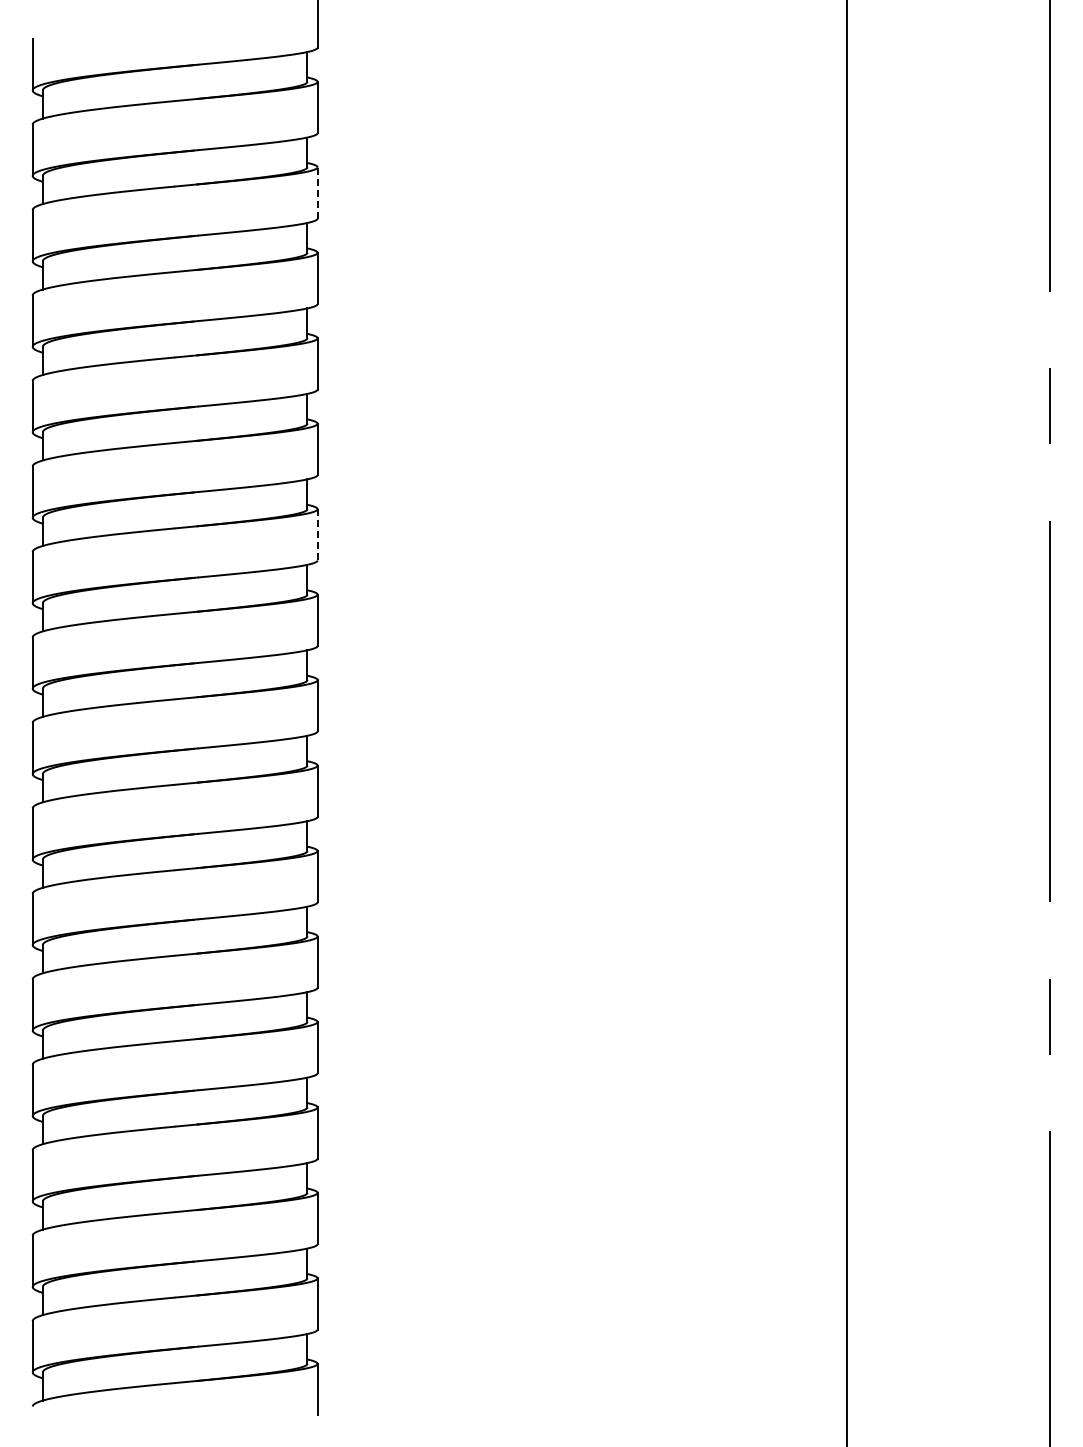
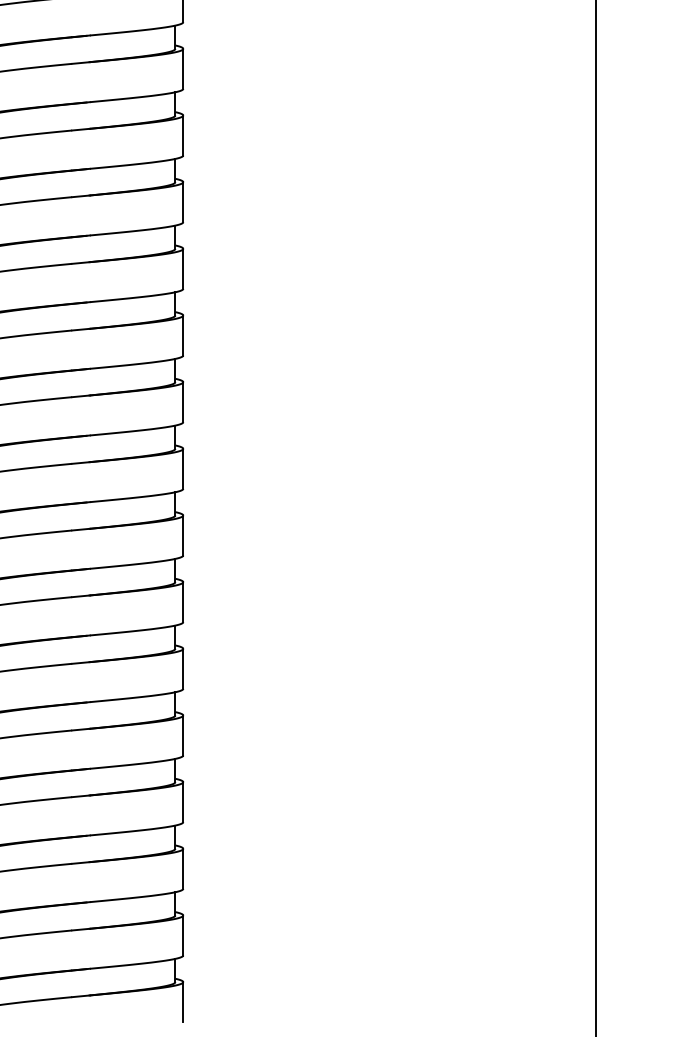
line: (317, 192) -> (183, 68), dashed -> solid
line: (317, 534) -> (183, 335), dashed -> solid

